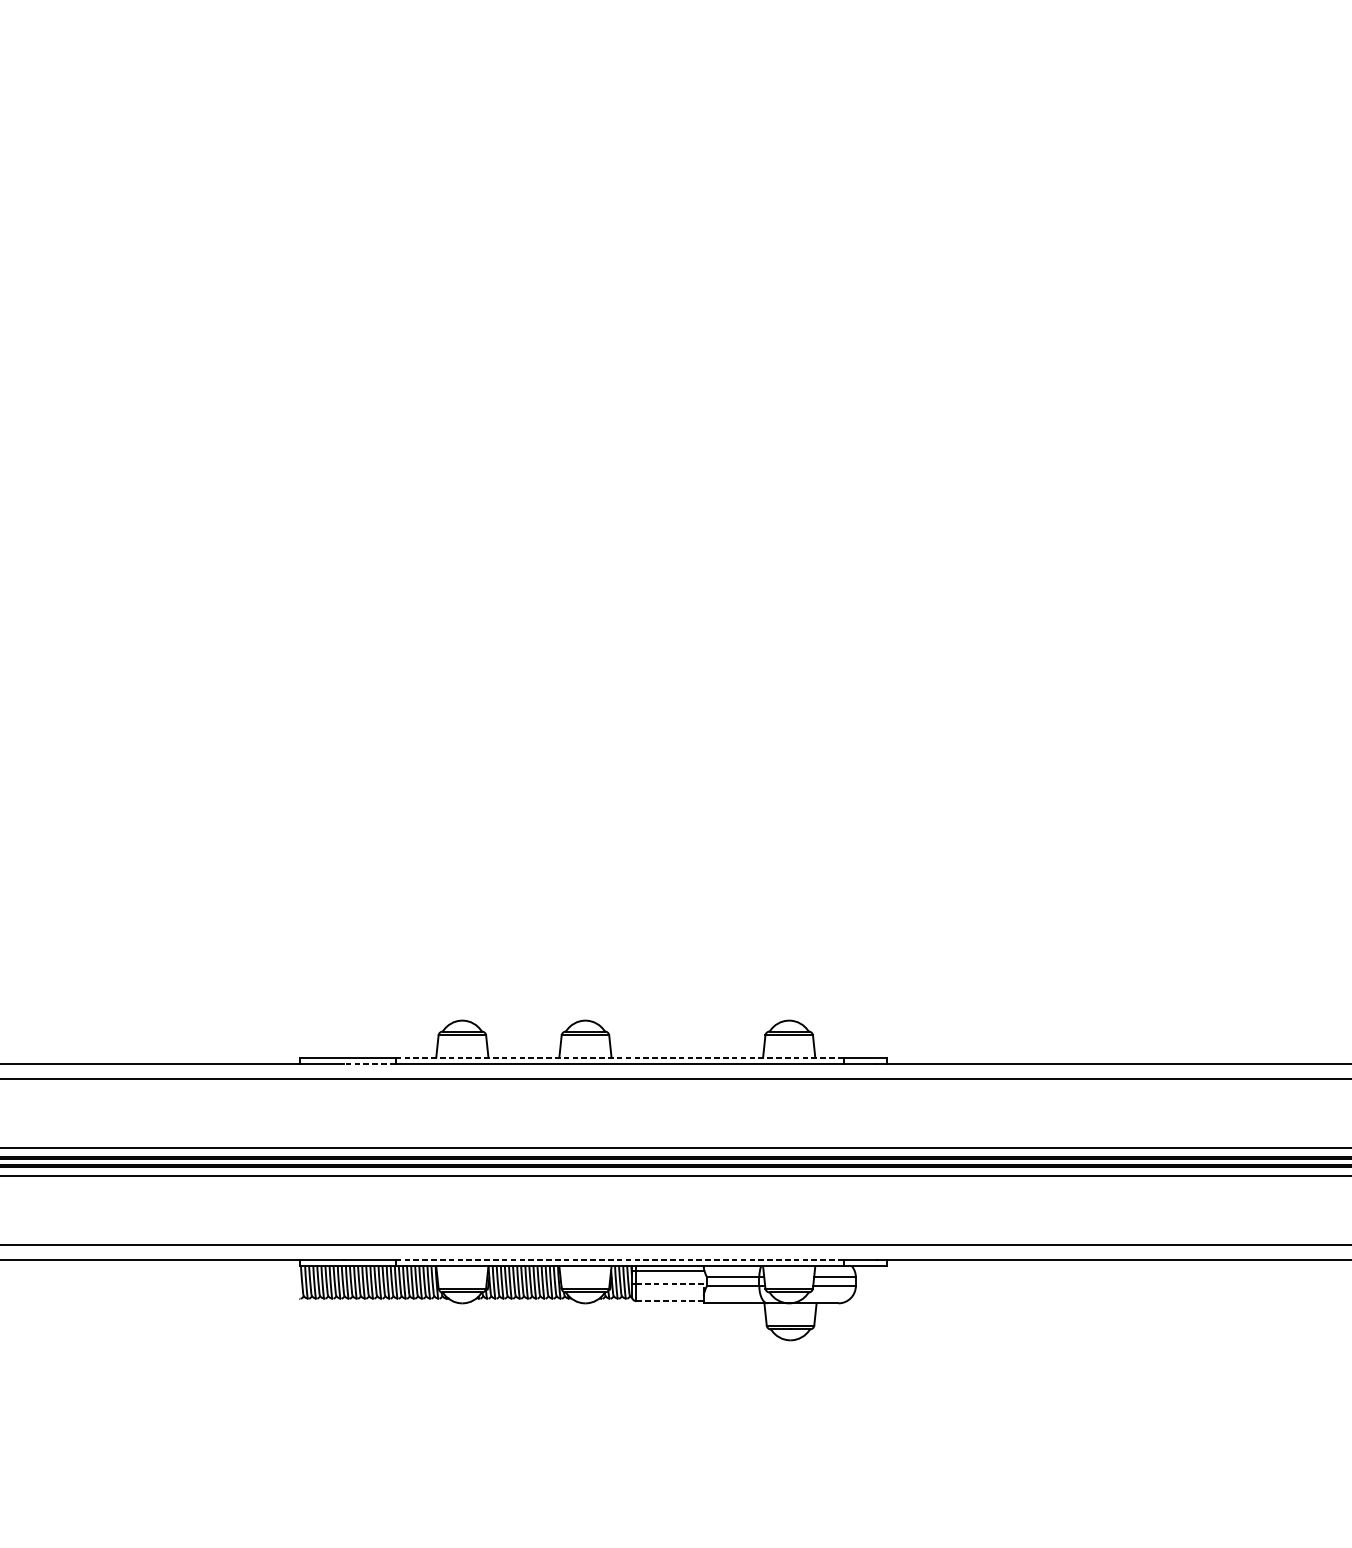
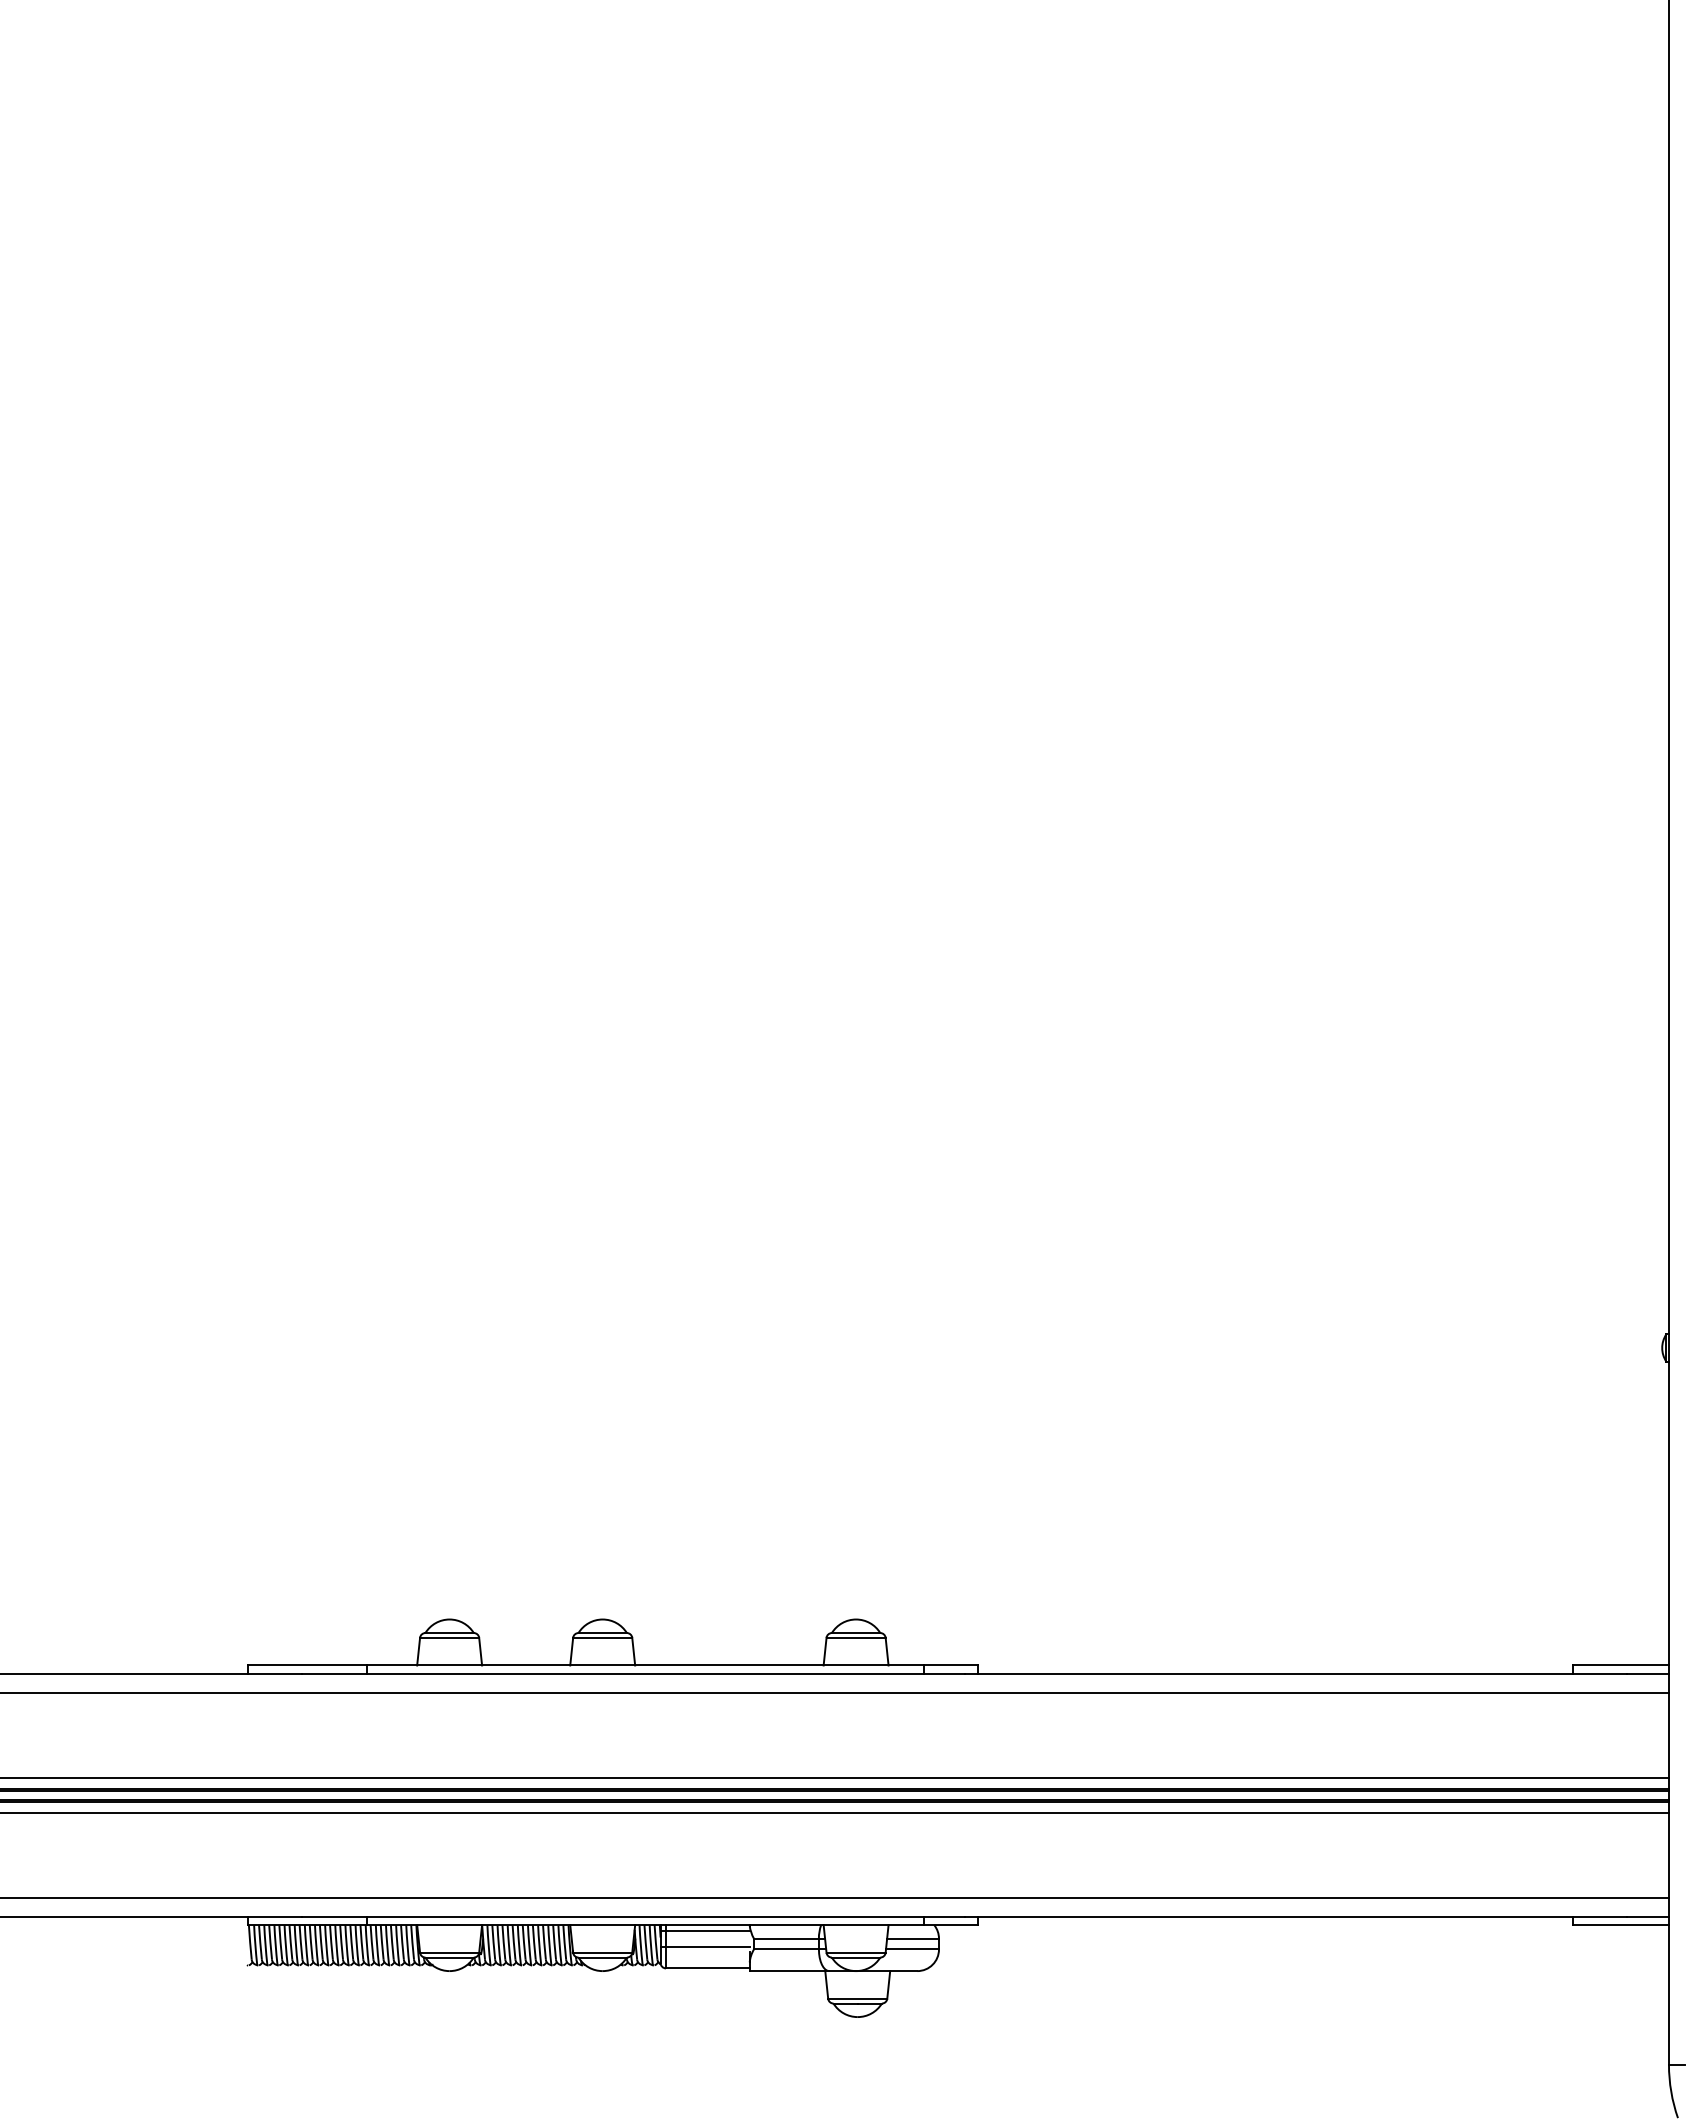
line: (619, 1057) -> (645, 1665), dashed -> solid
line: (368, 1064) -> (333, 1673), dashed -> solid
line: (619, 1260) -> (645, 1917), dashed -> solid
line: (669, 1283) -> (707, 1946), dashed -> solid
line: (669, 1301) -> (707, 1968), dashed -> solid

